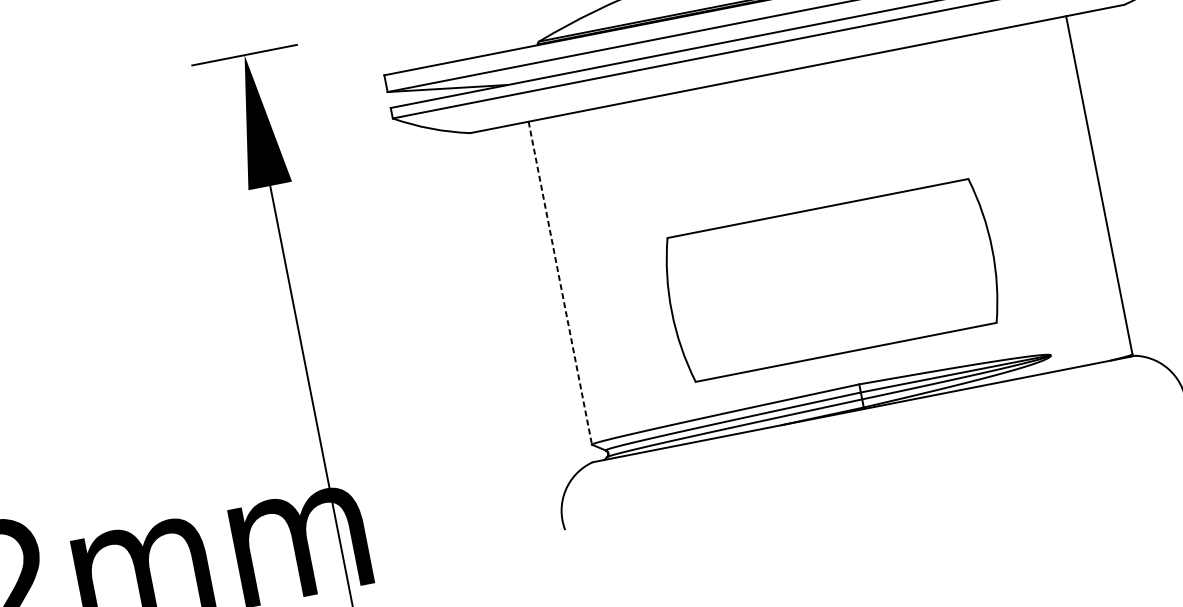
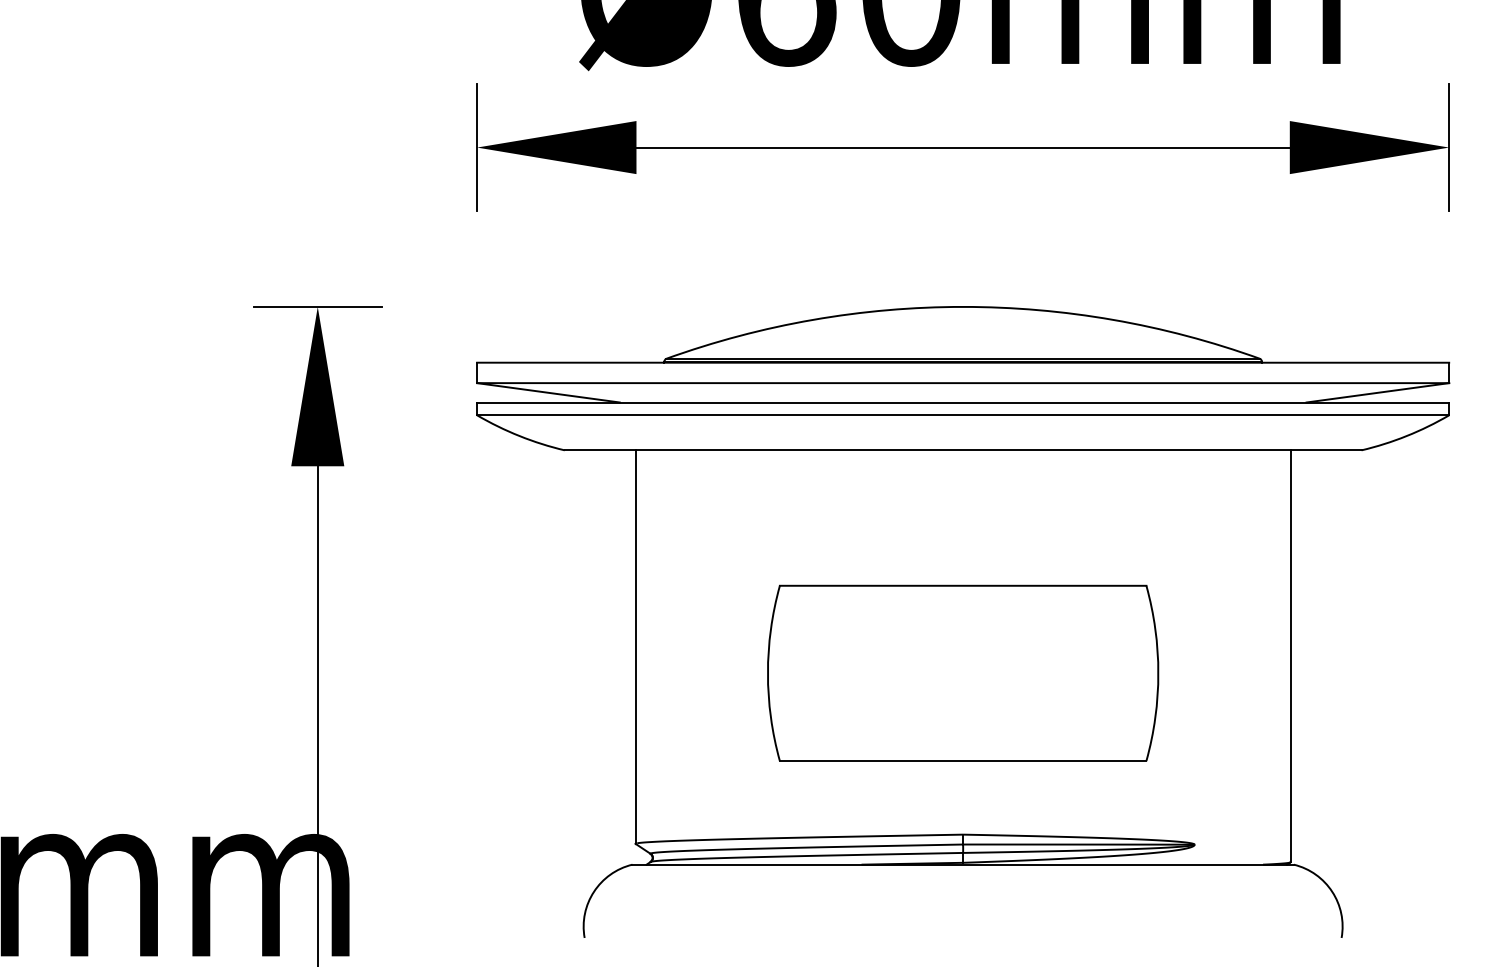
part: (832, 279) -> (963, 672), moved
line: (560, 283) -> (635, 647), dashed -> solid

